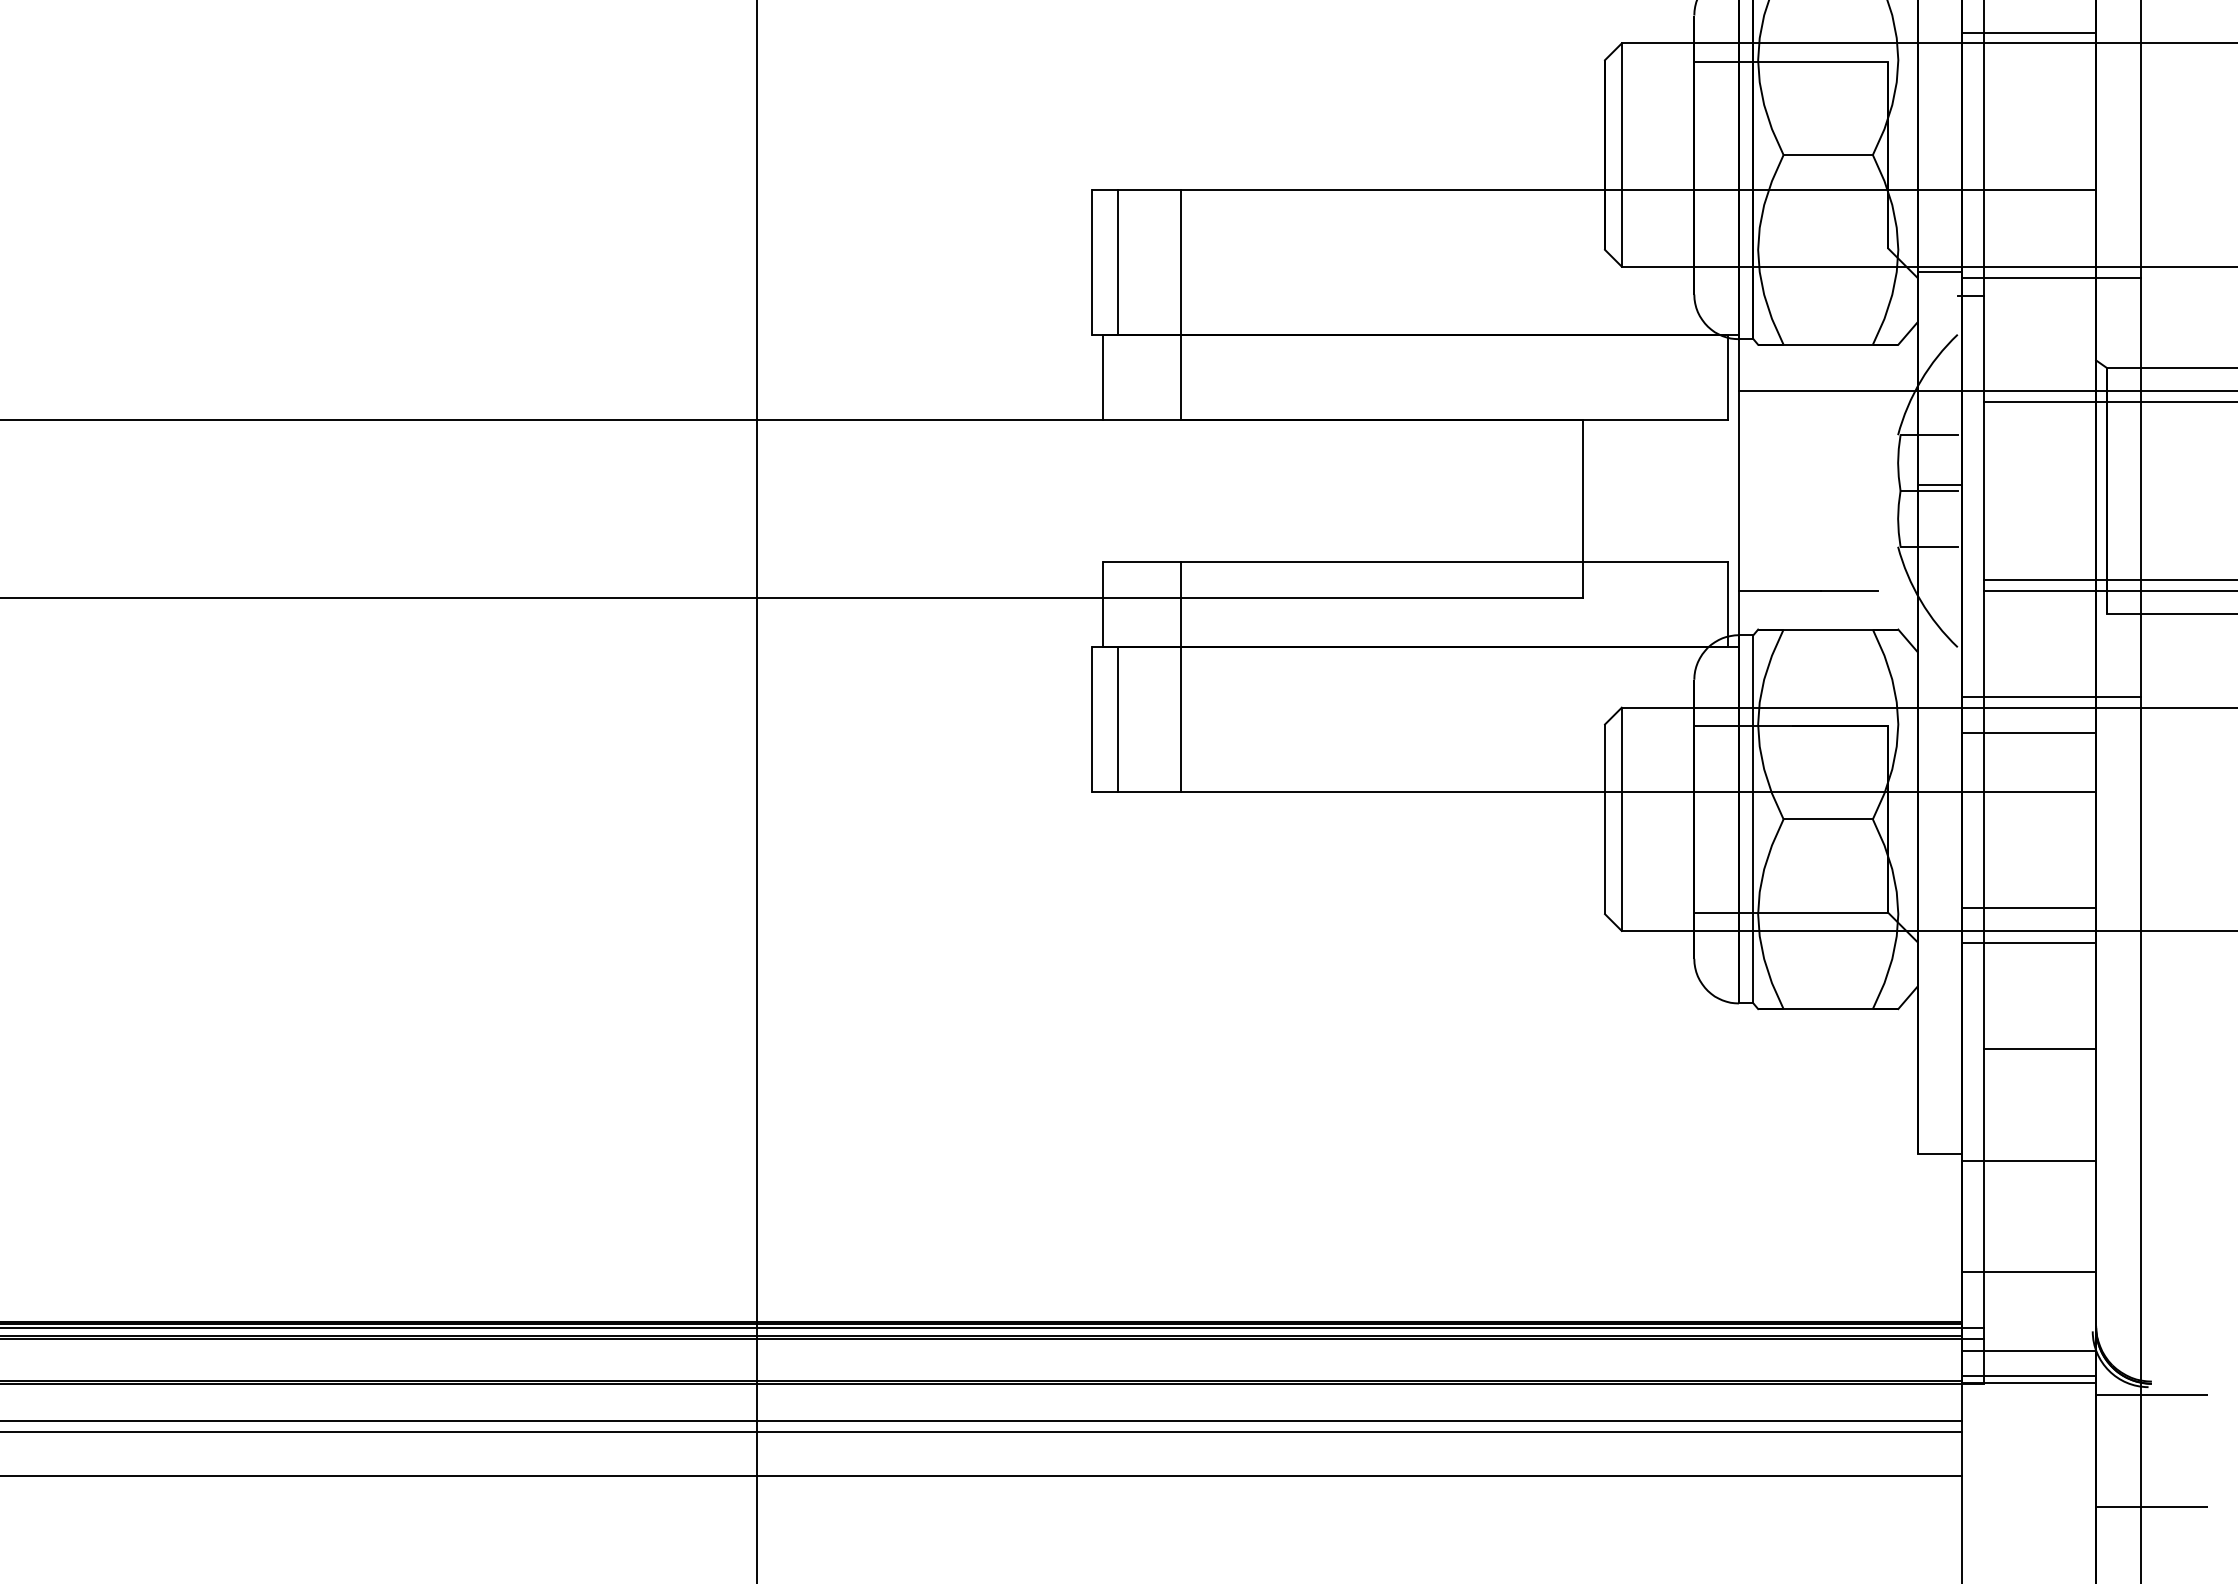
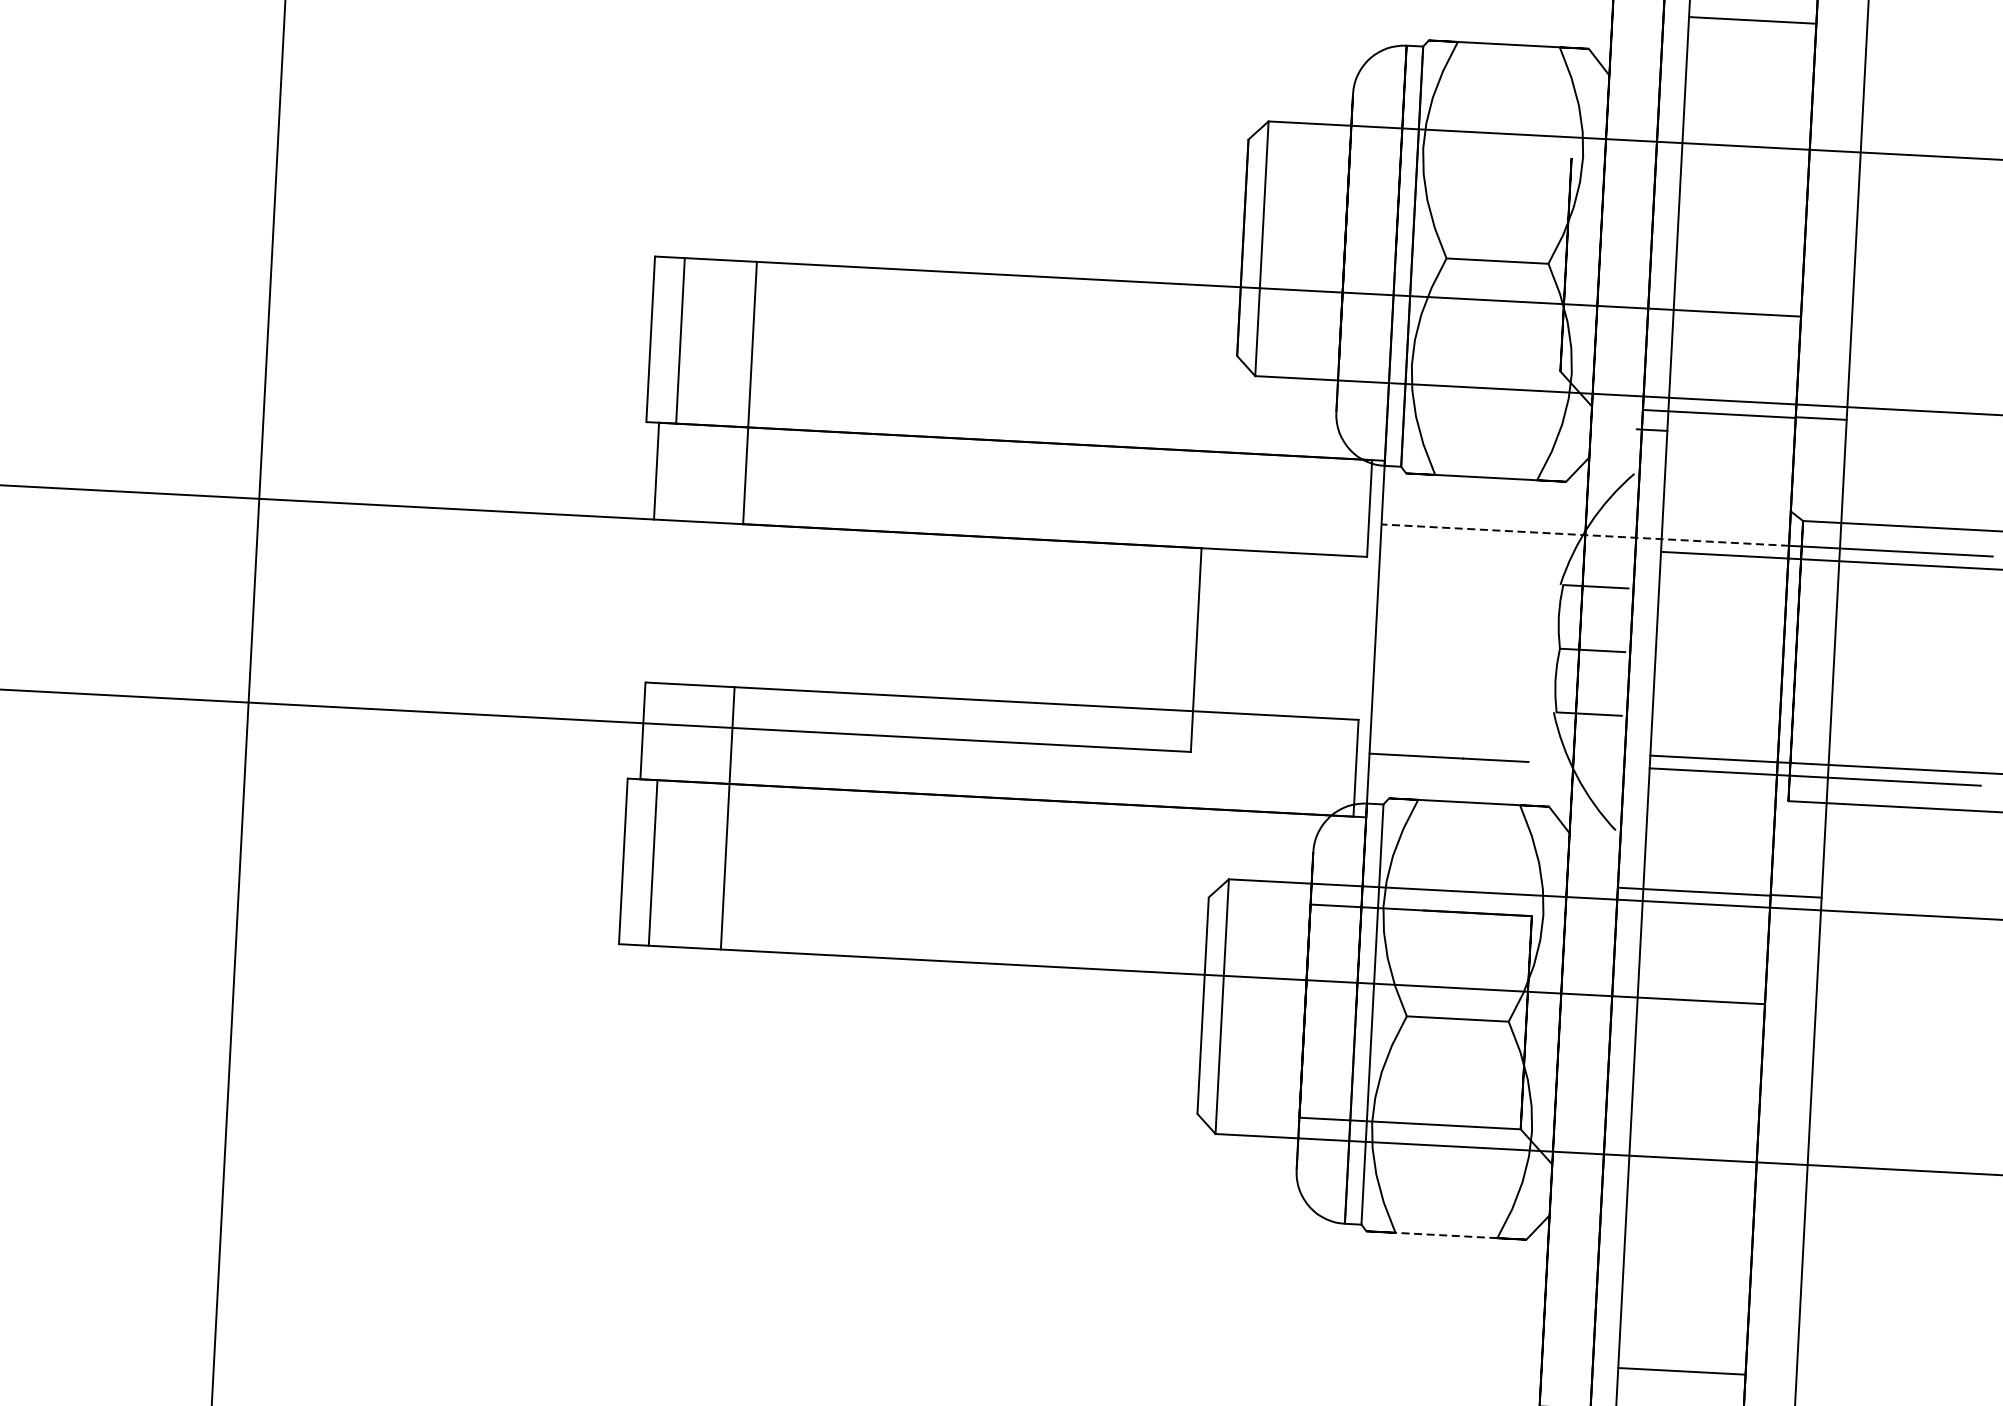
line: (2029, 32) -> (1734, 133), removed
line: (1791, 61) -> (1461, 152), removed
line: (1939, 272) -> (1617, 401), removed
line: (1917, 390) -> (1585, 535), solid -> dashed
line: (1939, 484) -> (1604, 643), removed
line: (2029, 732) -> (1692, 931), removed
line: (2029, 907) -> (1682, 1131), removed
line: (2029, 942) -> (1680, 1171), removed
line: (1828, 1009) -> (1446, 1236), solid -> dashed
line: (2040, 1049) -> (1682, 1371), moved

